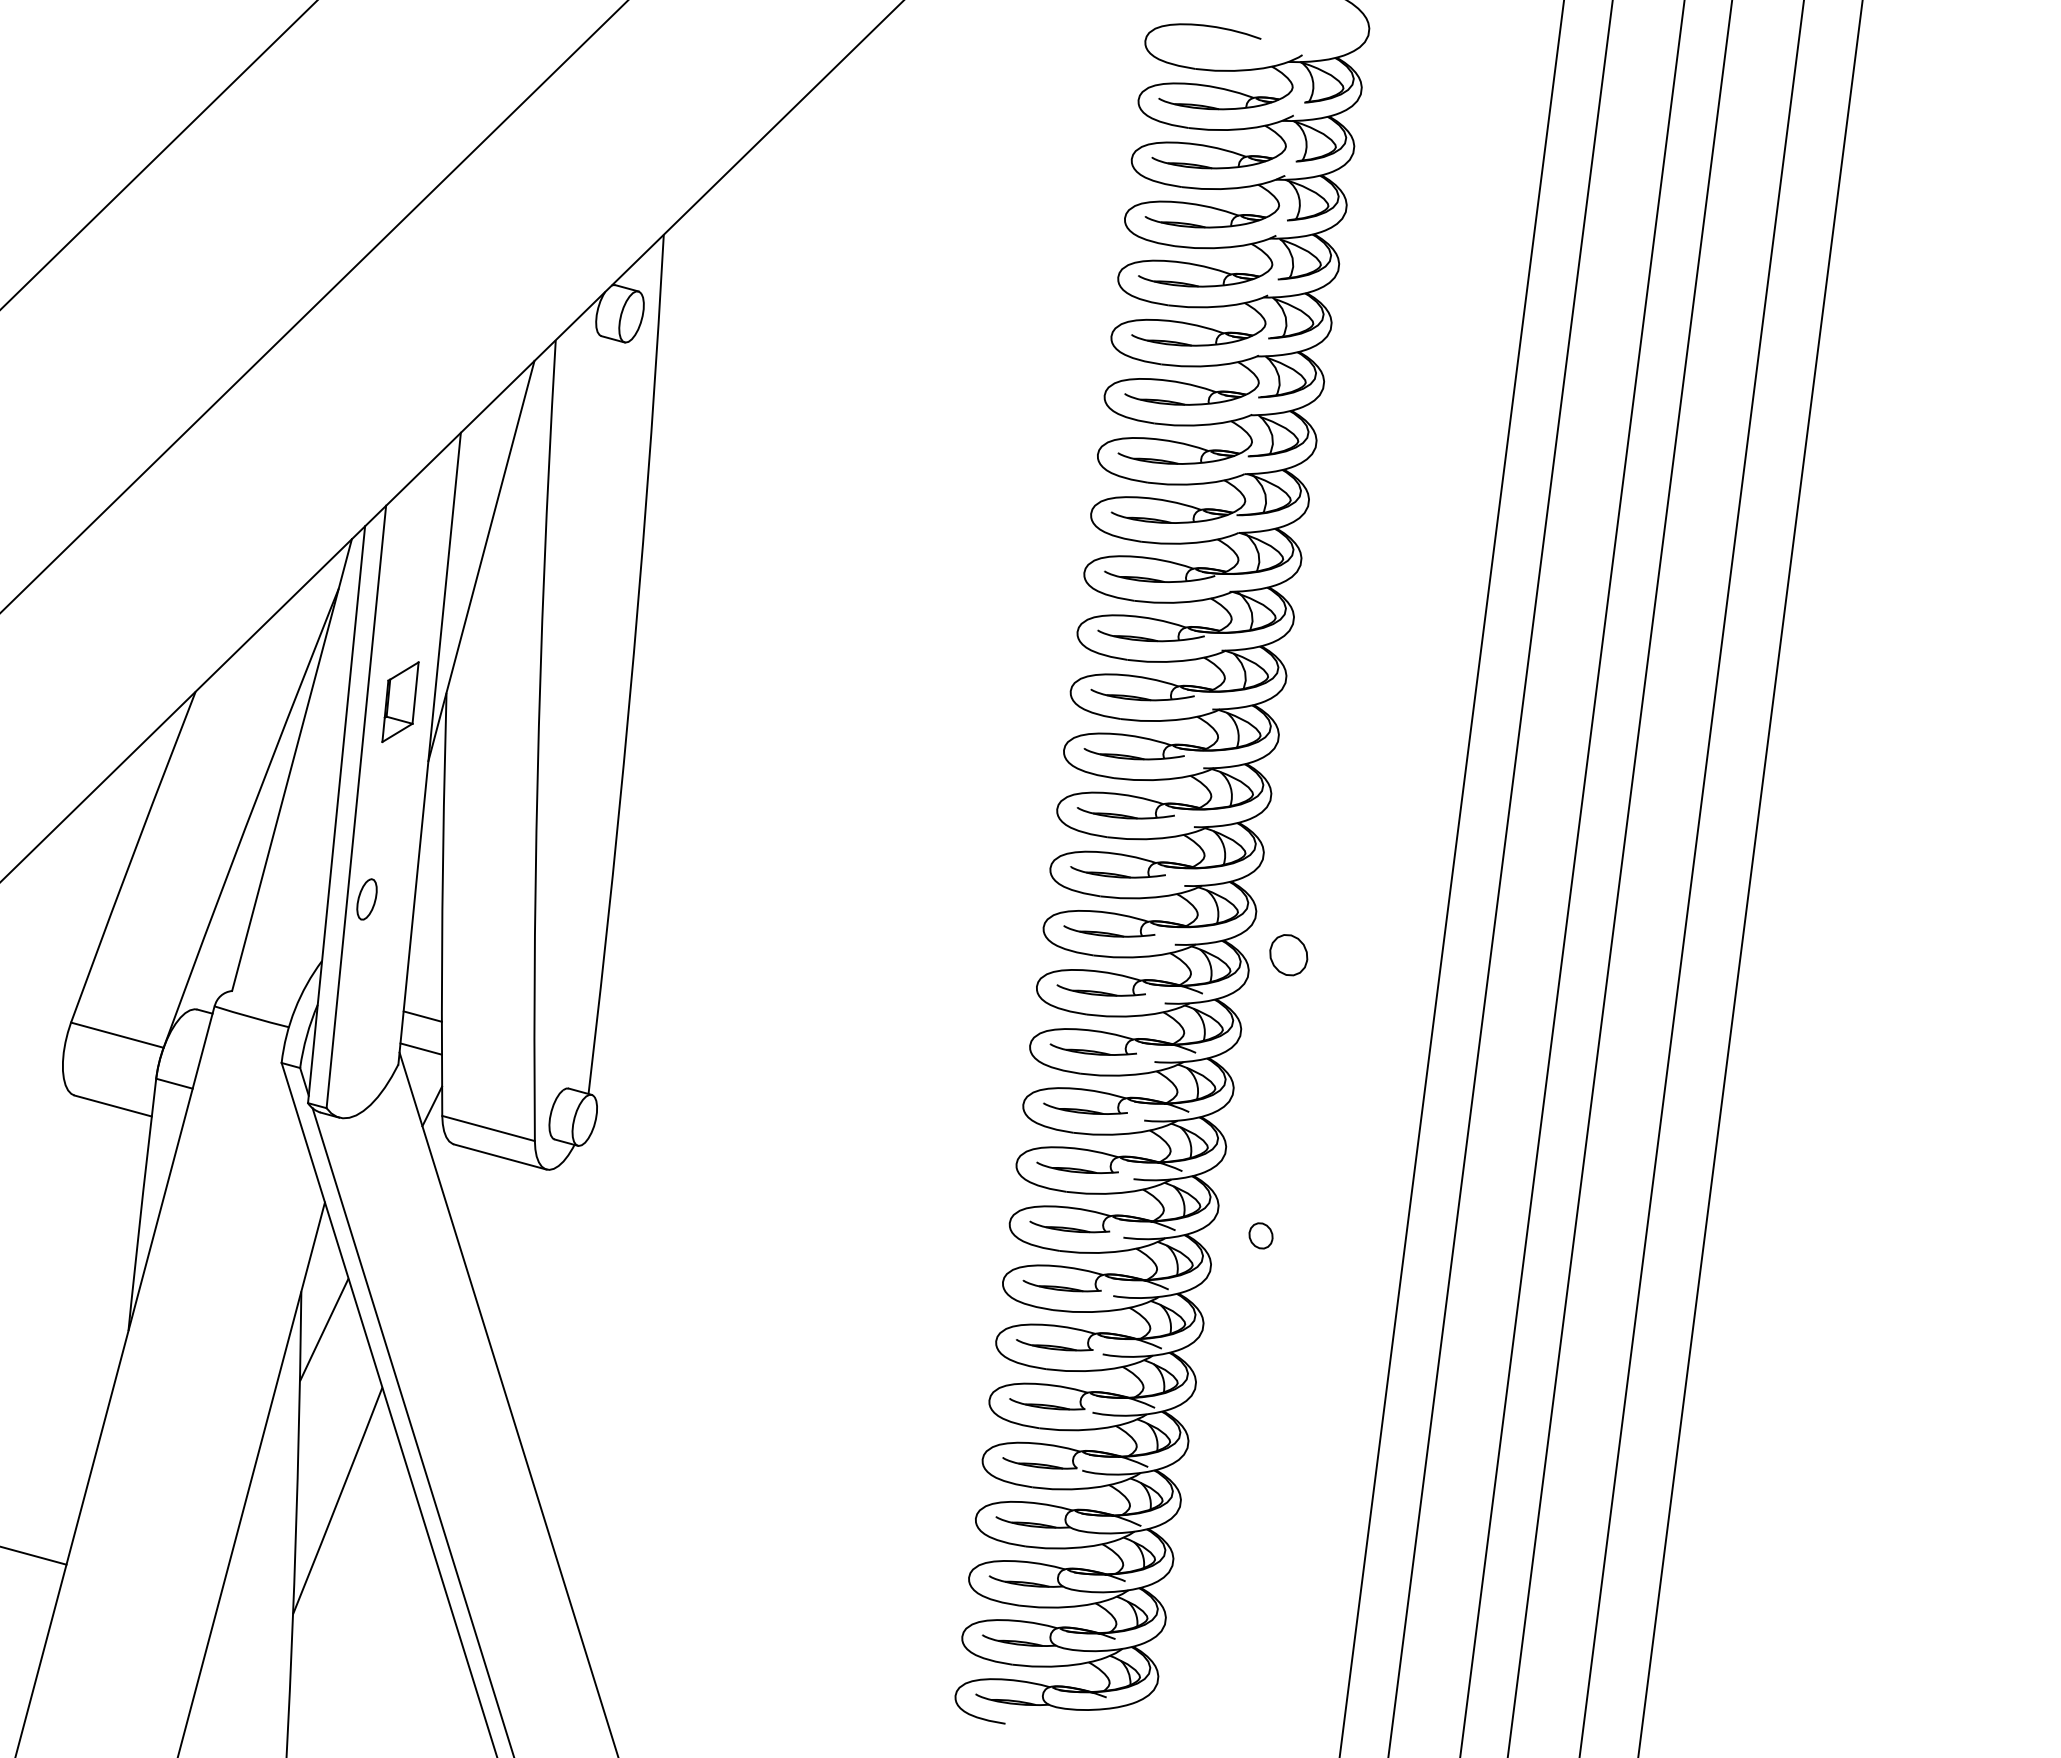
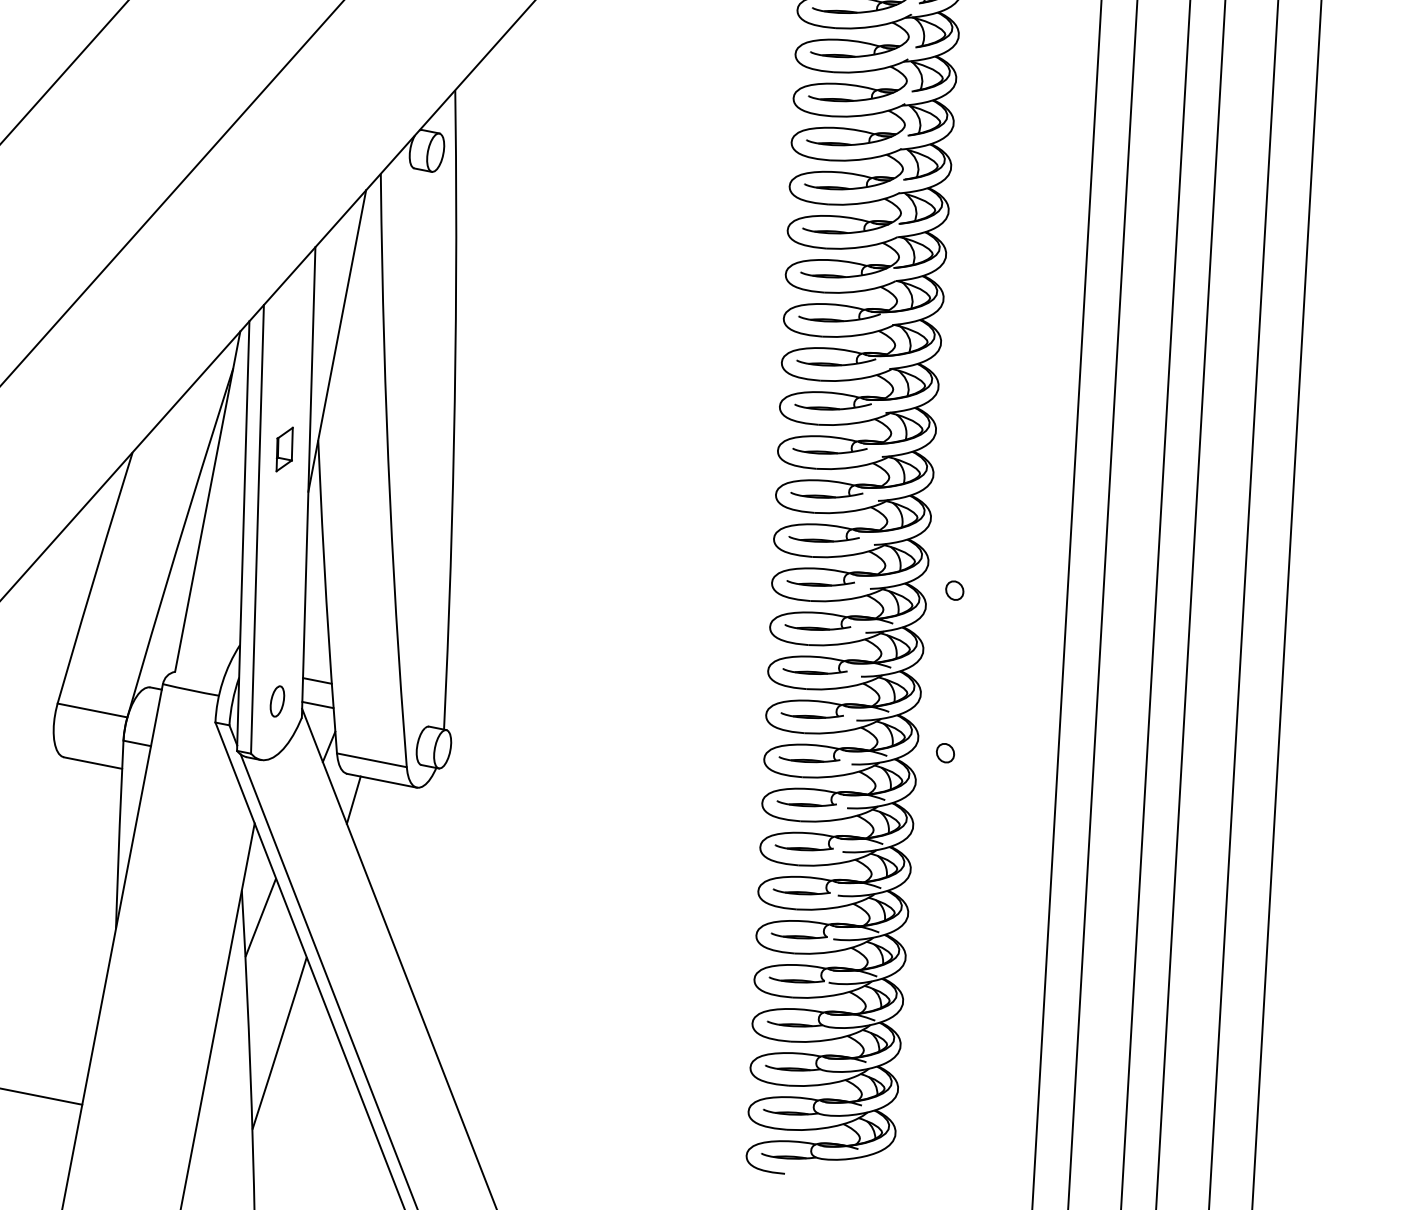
part: (400, 701) -> (284, 449), size x0.71
part: (366, 899) -> (277, 701), moved
part: (1288, 954) -> (954, 590), size x0.62
line: (460, 1180) -> (353, 800), added
part: (1260, 1235) -> (945, 752), moved

